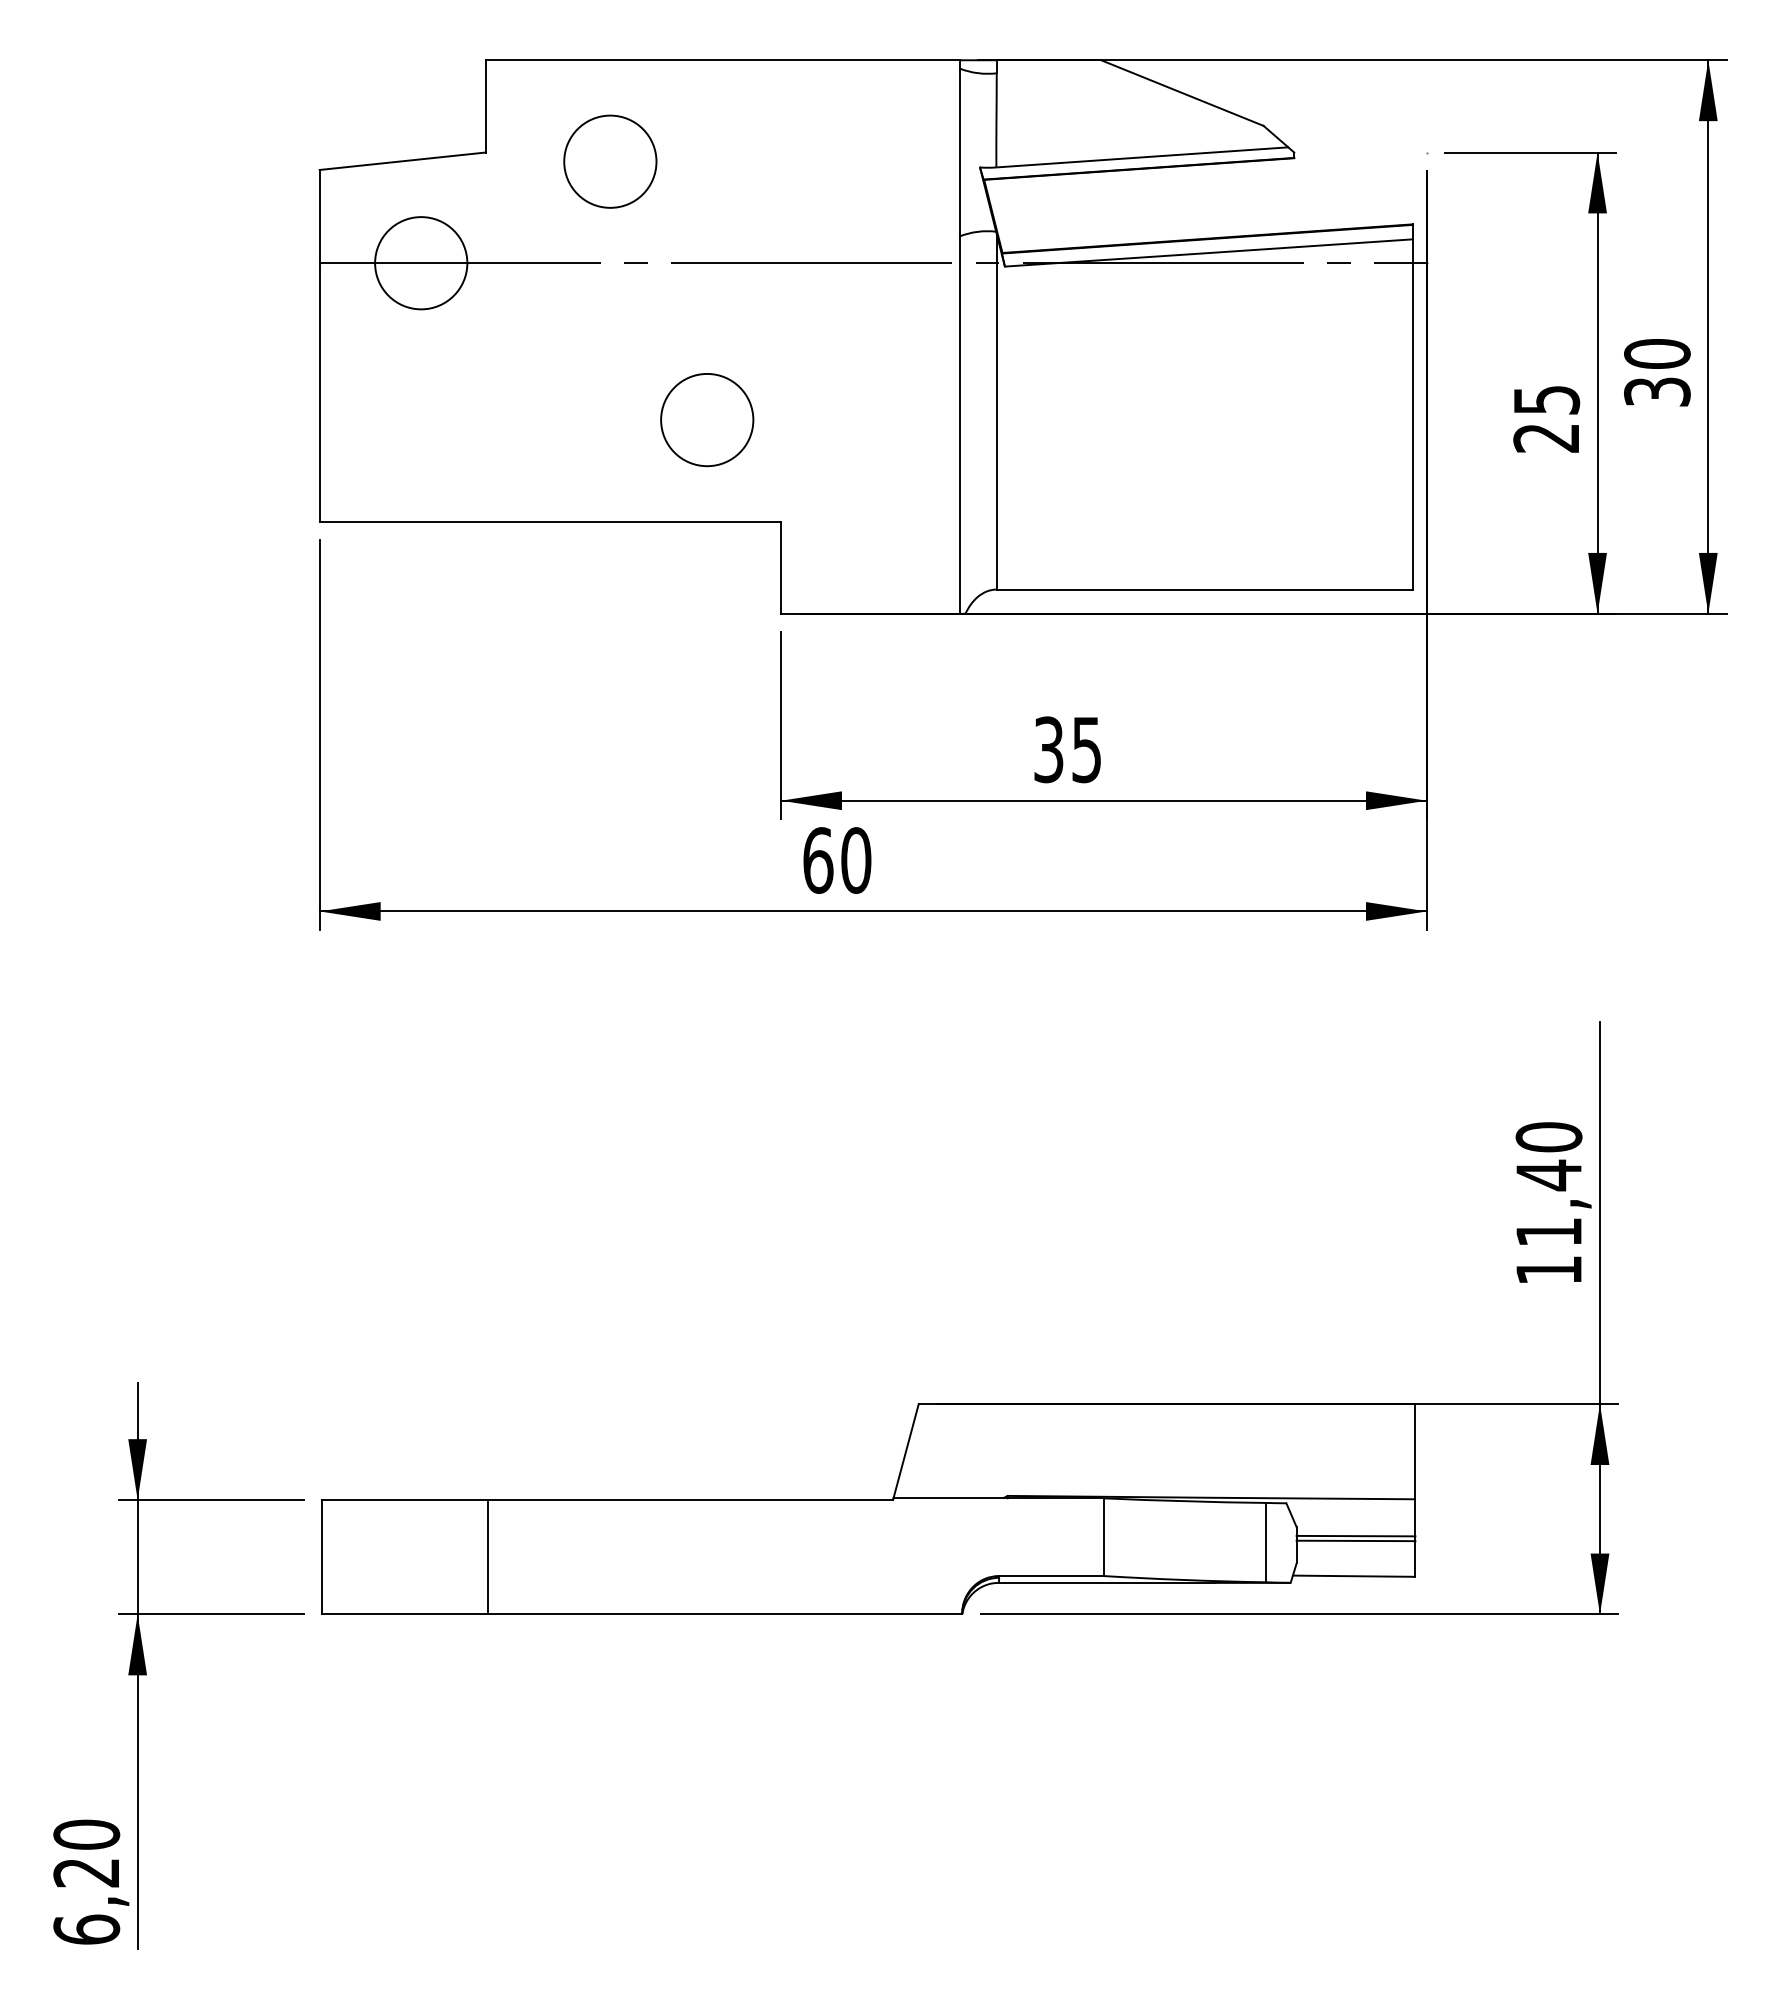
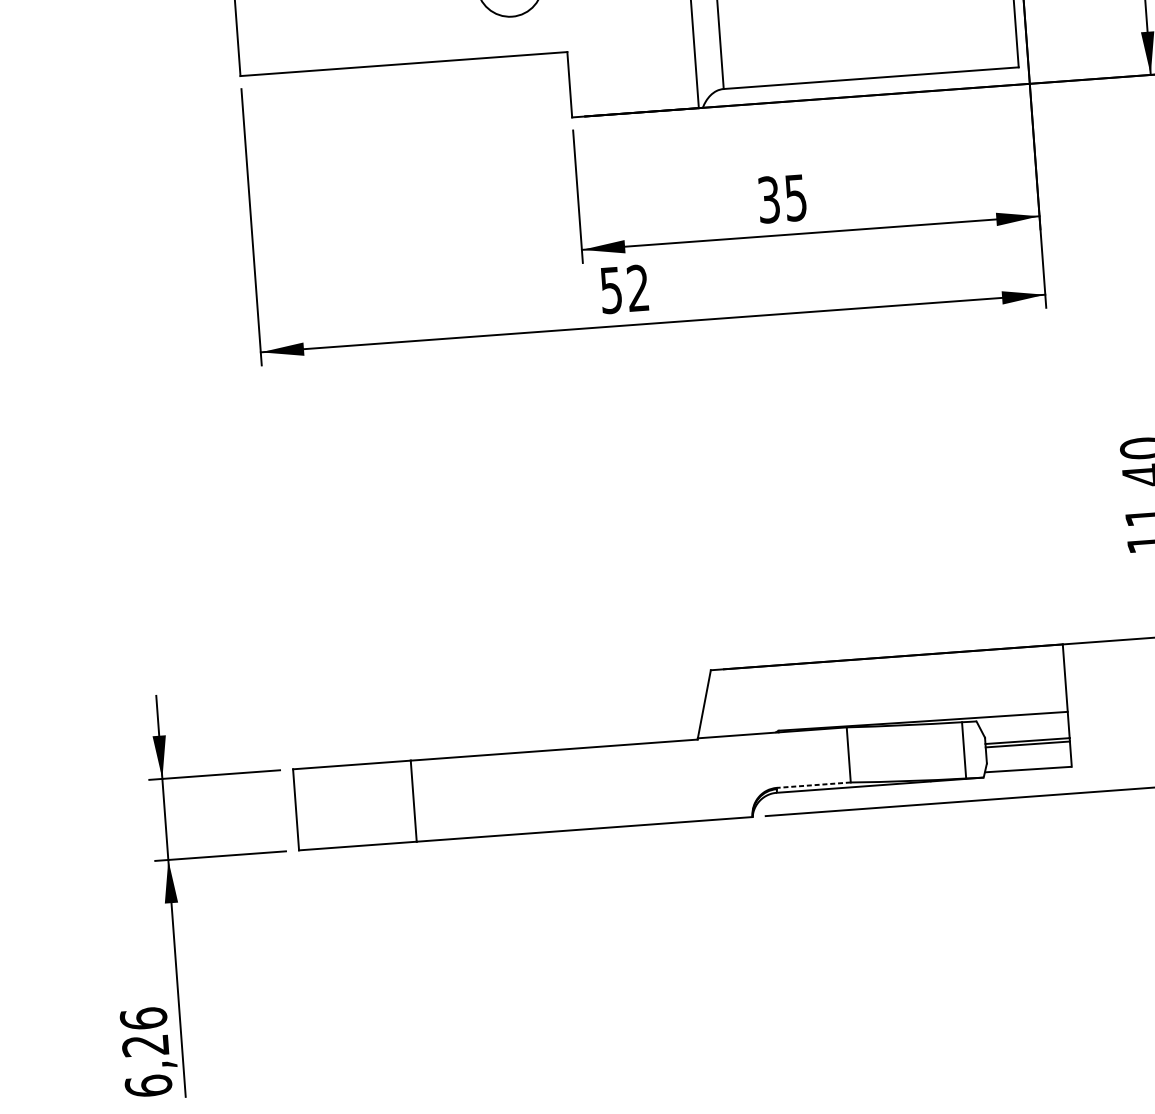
text: (837, 860) -> (625, 289), 60 -> 52
line: (1050, 1576) -> (813, 785), solid -> dashed
text: (86, 1834) -> (143, 1018), 6,20 -> 6,26

